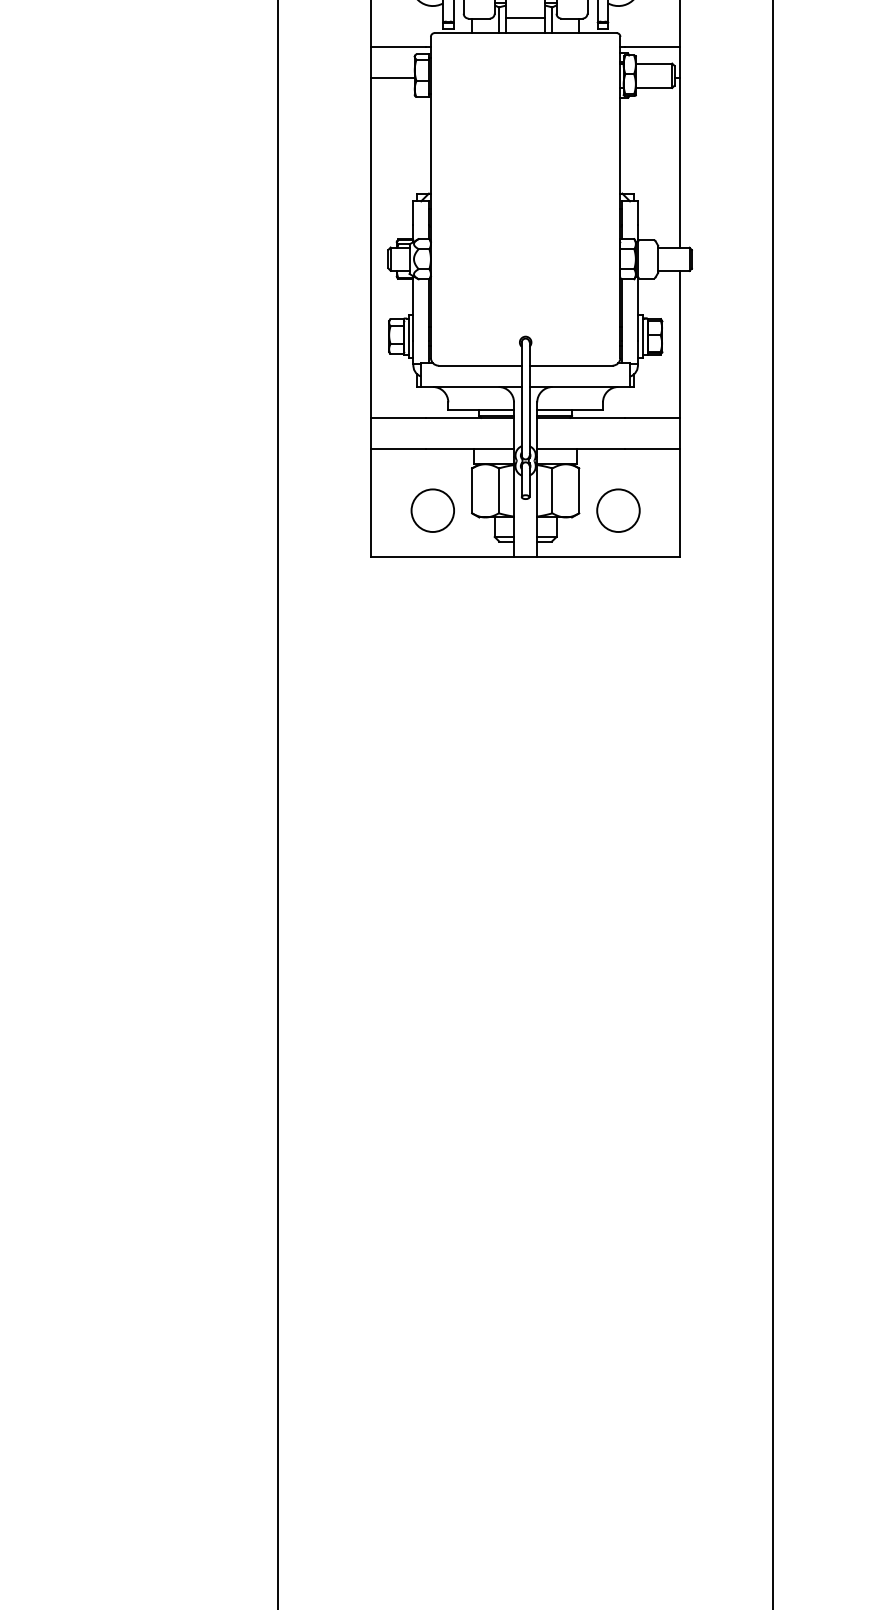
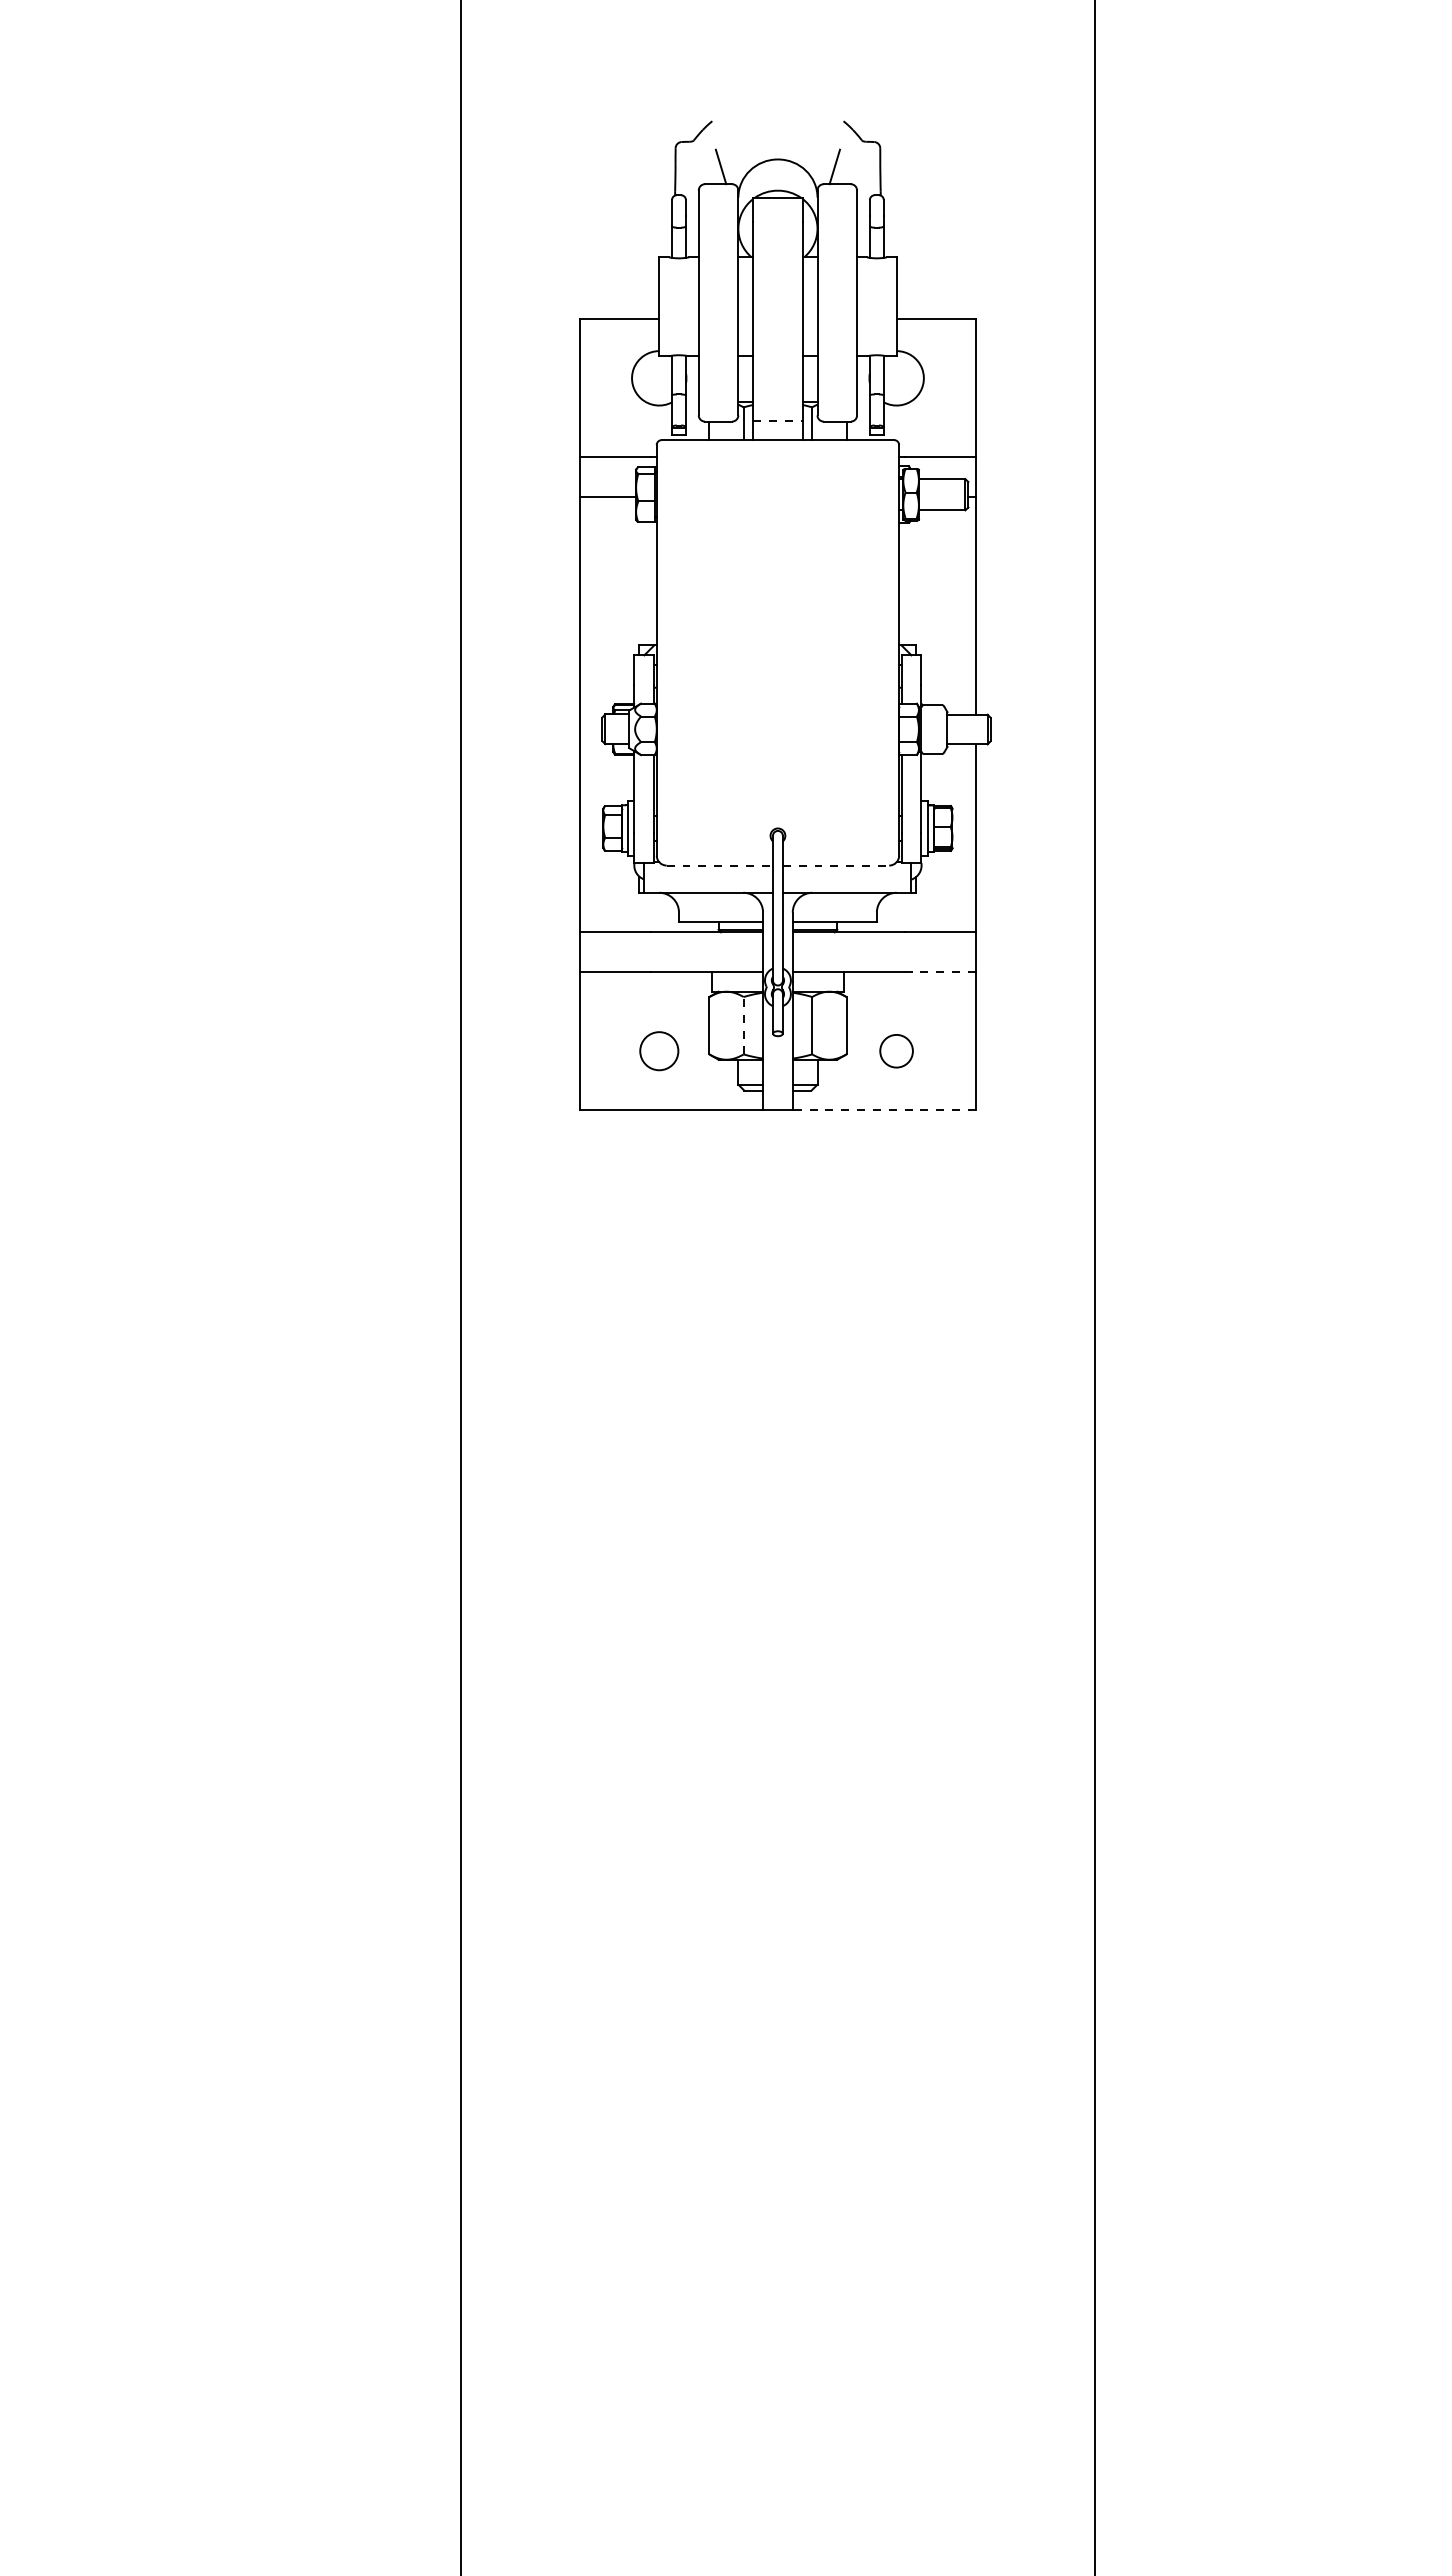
line: (525, 17) -> (777, 420), solid -> dashed
line: (480, 365) -> (720, 865), solid -> dashed
line: (571, 365) -> (836, 865), solid -> dashed
line: (652, 448) -> (940, 971), solid -> dashed
line: (498, 490) -> (743, 1025), solid -> dashed
circle: (433, 511) -> (659, 1051), size x0.7
circle: (618, 511) -> (896, 1051), size x0.6
line: (608, 557) -> (884, 1110), solid -> dashed

